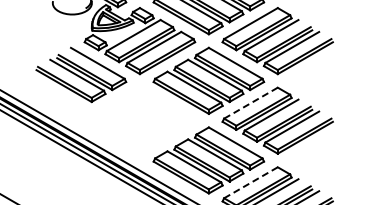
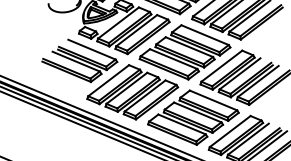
line: (250, 103) -> (221, 66), dashed -> solid
part: (139, 120) -> (132, 92), added
line: (250, 182) -> (229, 131), dashed -> solid

